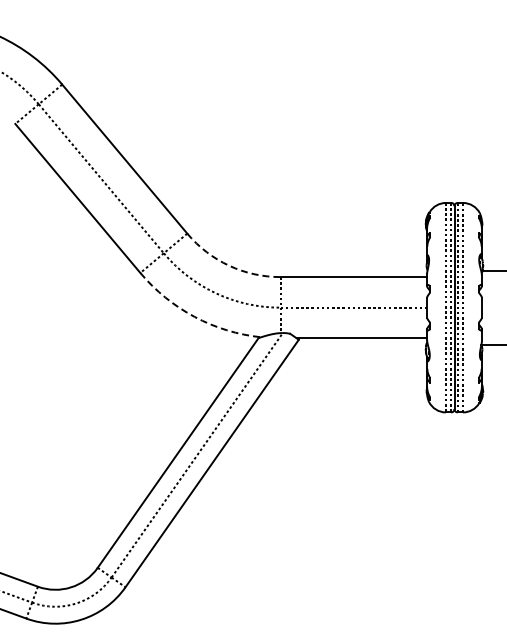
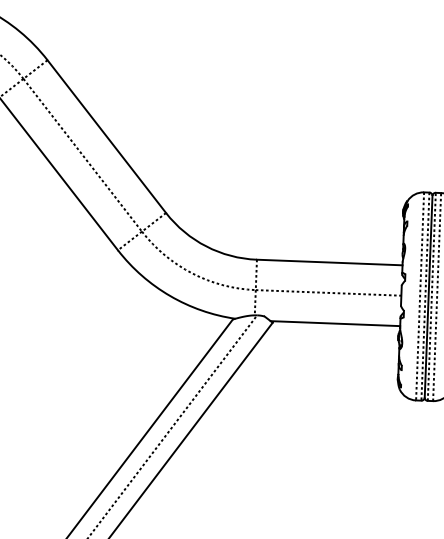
arc: (229, 265) -> (206, 246), dashed -> solid
arc: (194, 316) -> (170, 295), dashed -> solid

